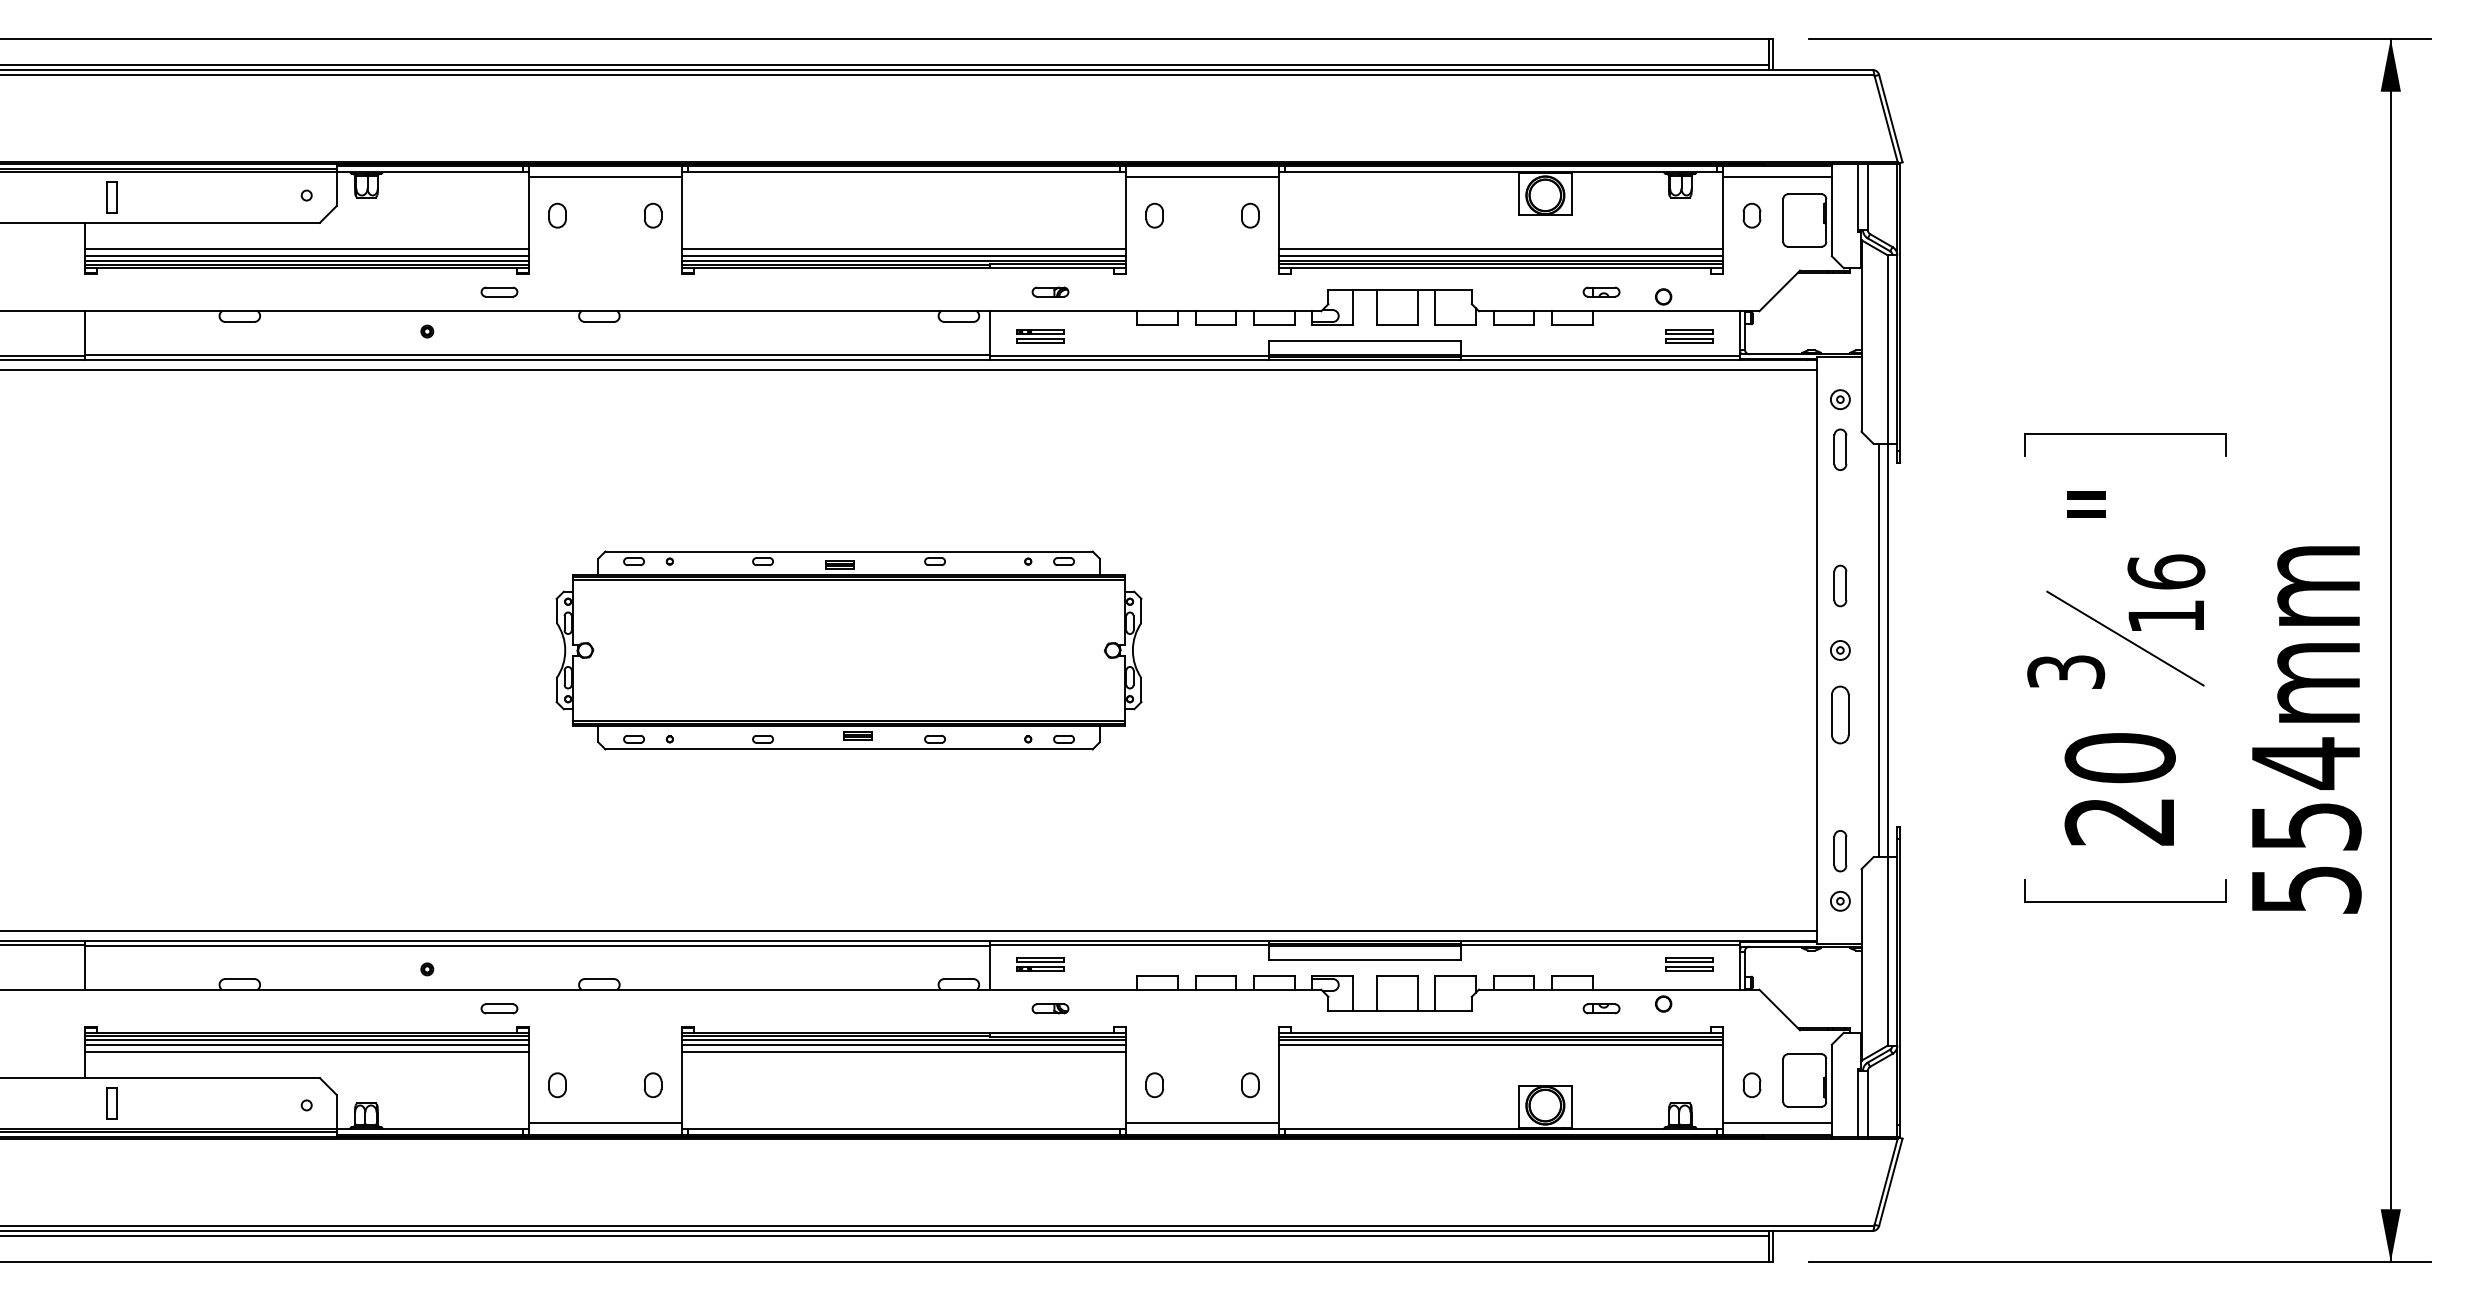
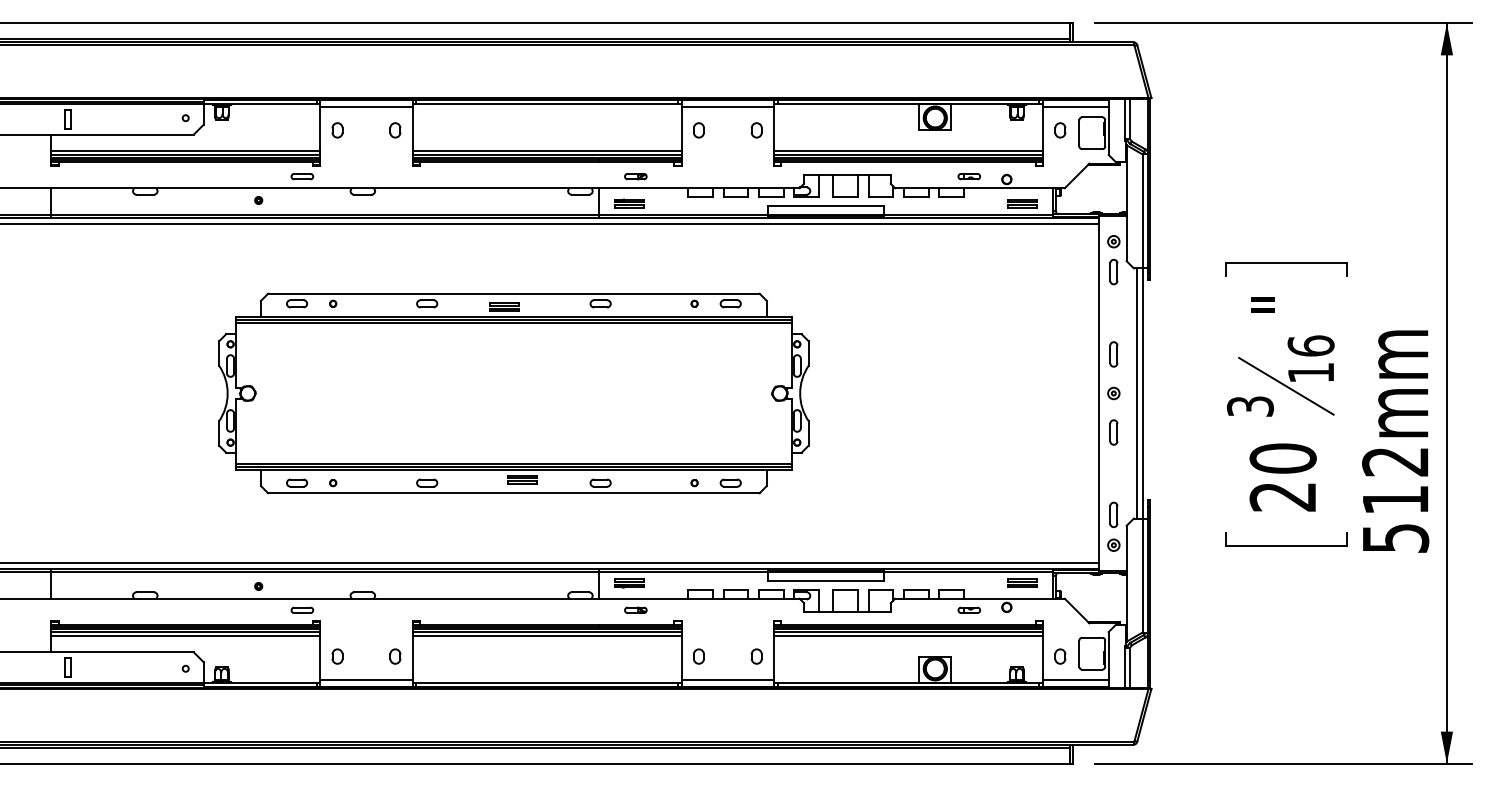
part: (848, 650) -> (513, 393), size x1.67
part: (1839, 714) -> (1113, 432), size x0.71
text: (2305, 794) -> (1395, 480), 554mm -> 512mm
line: (1501, 1052) -> (908, 636), added

